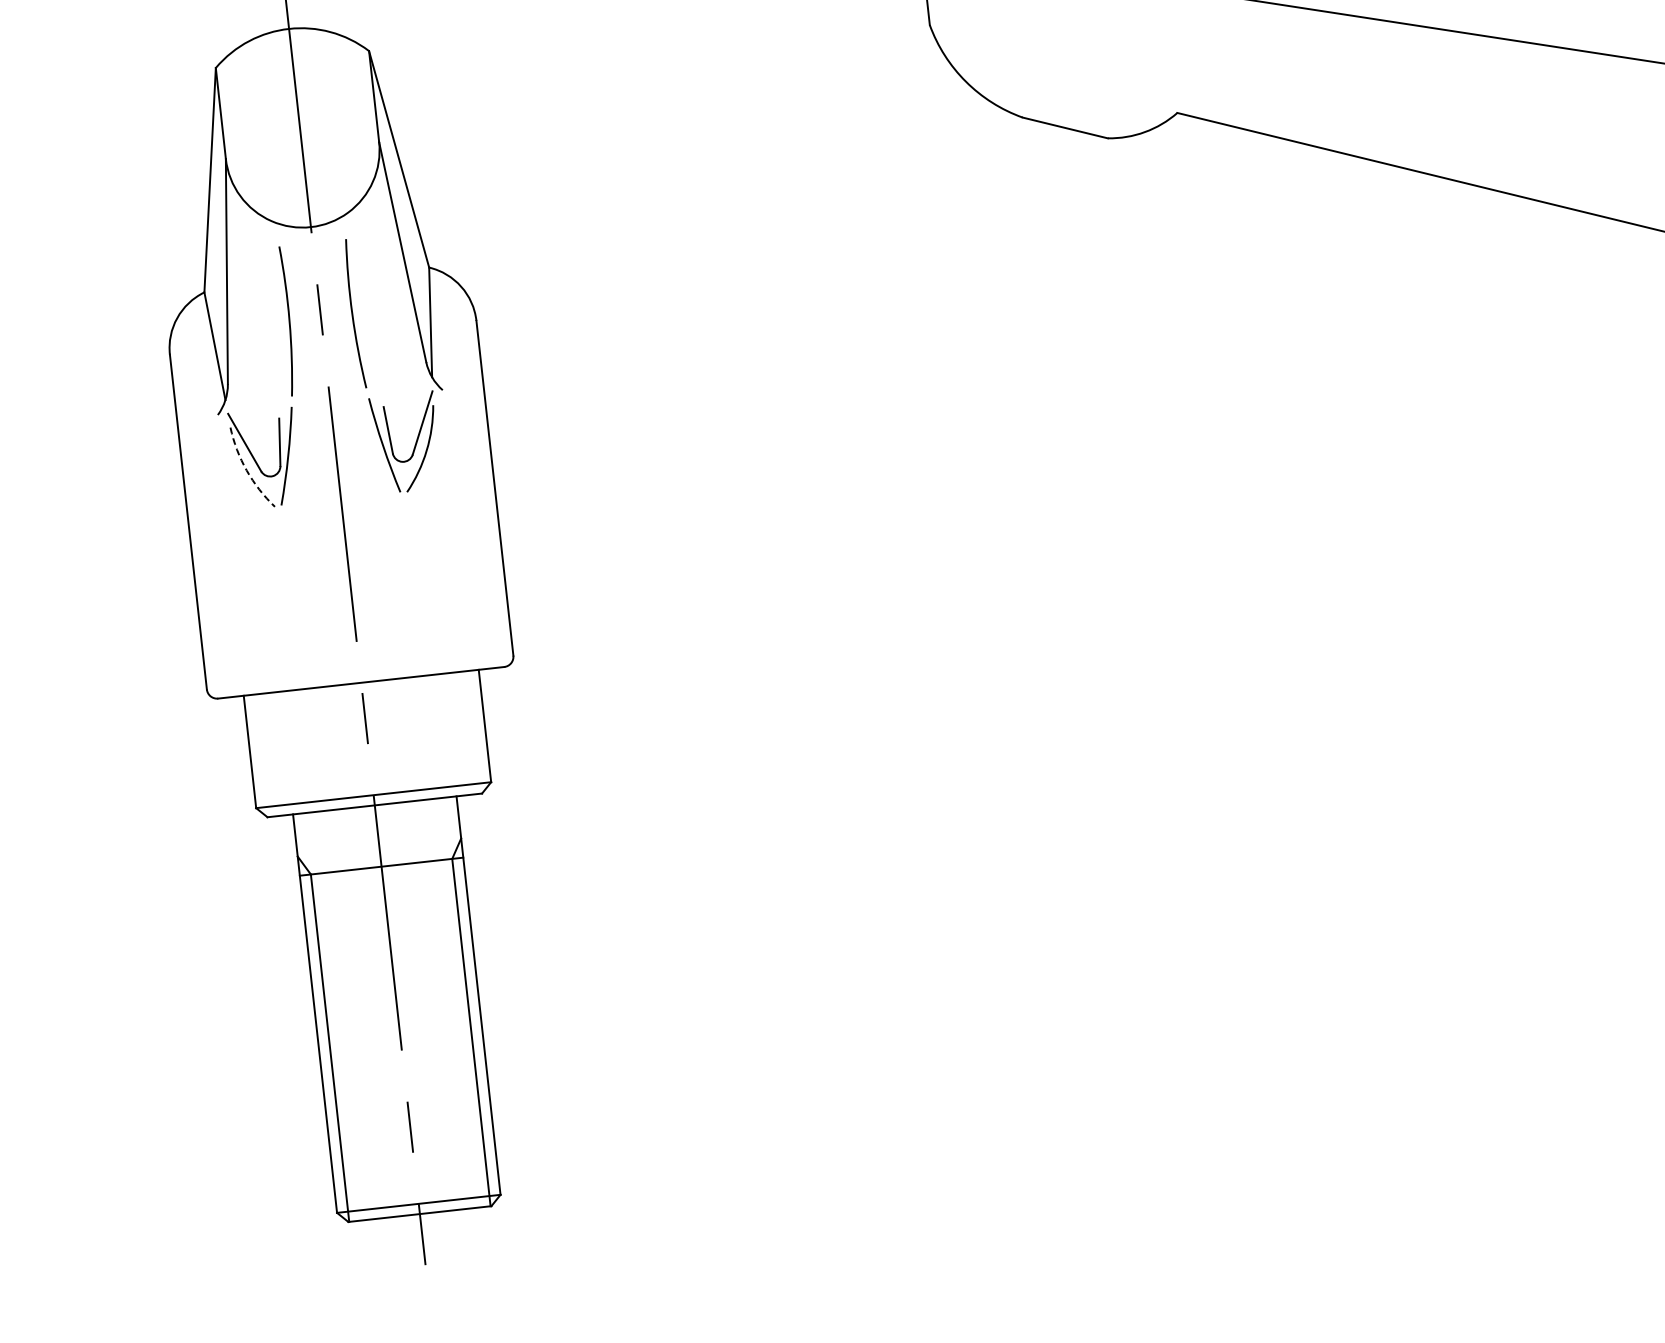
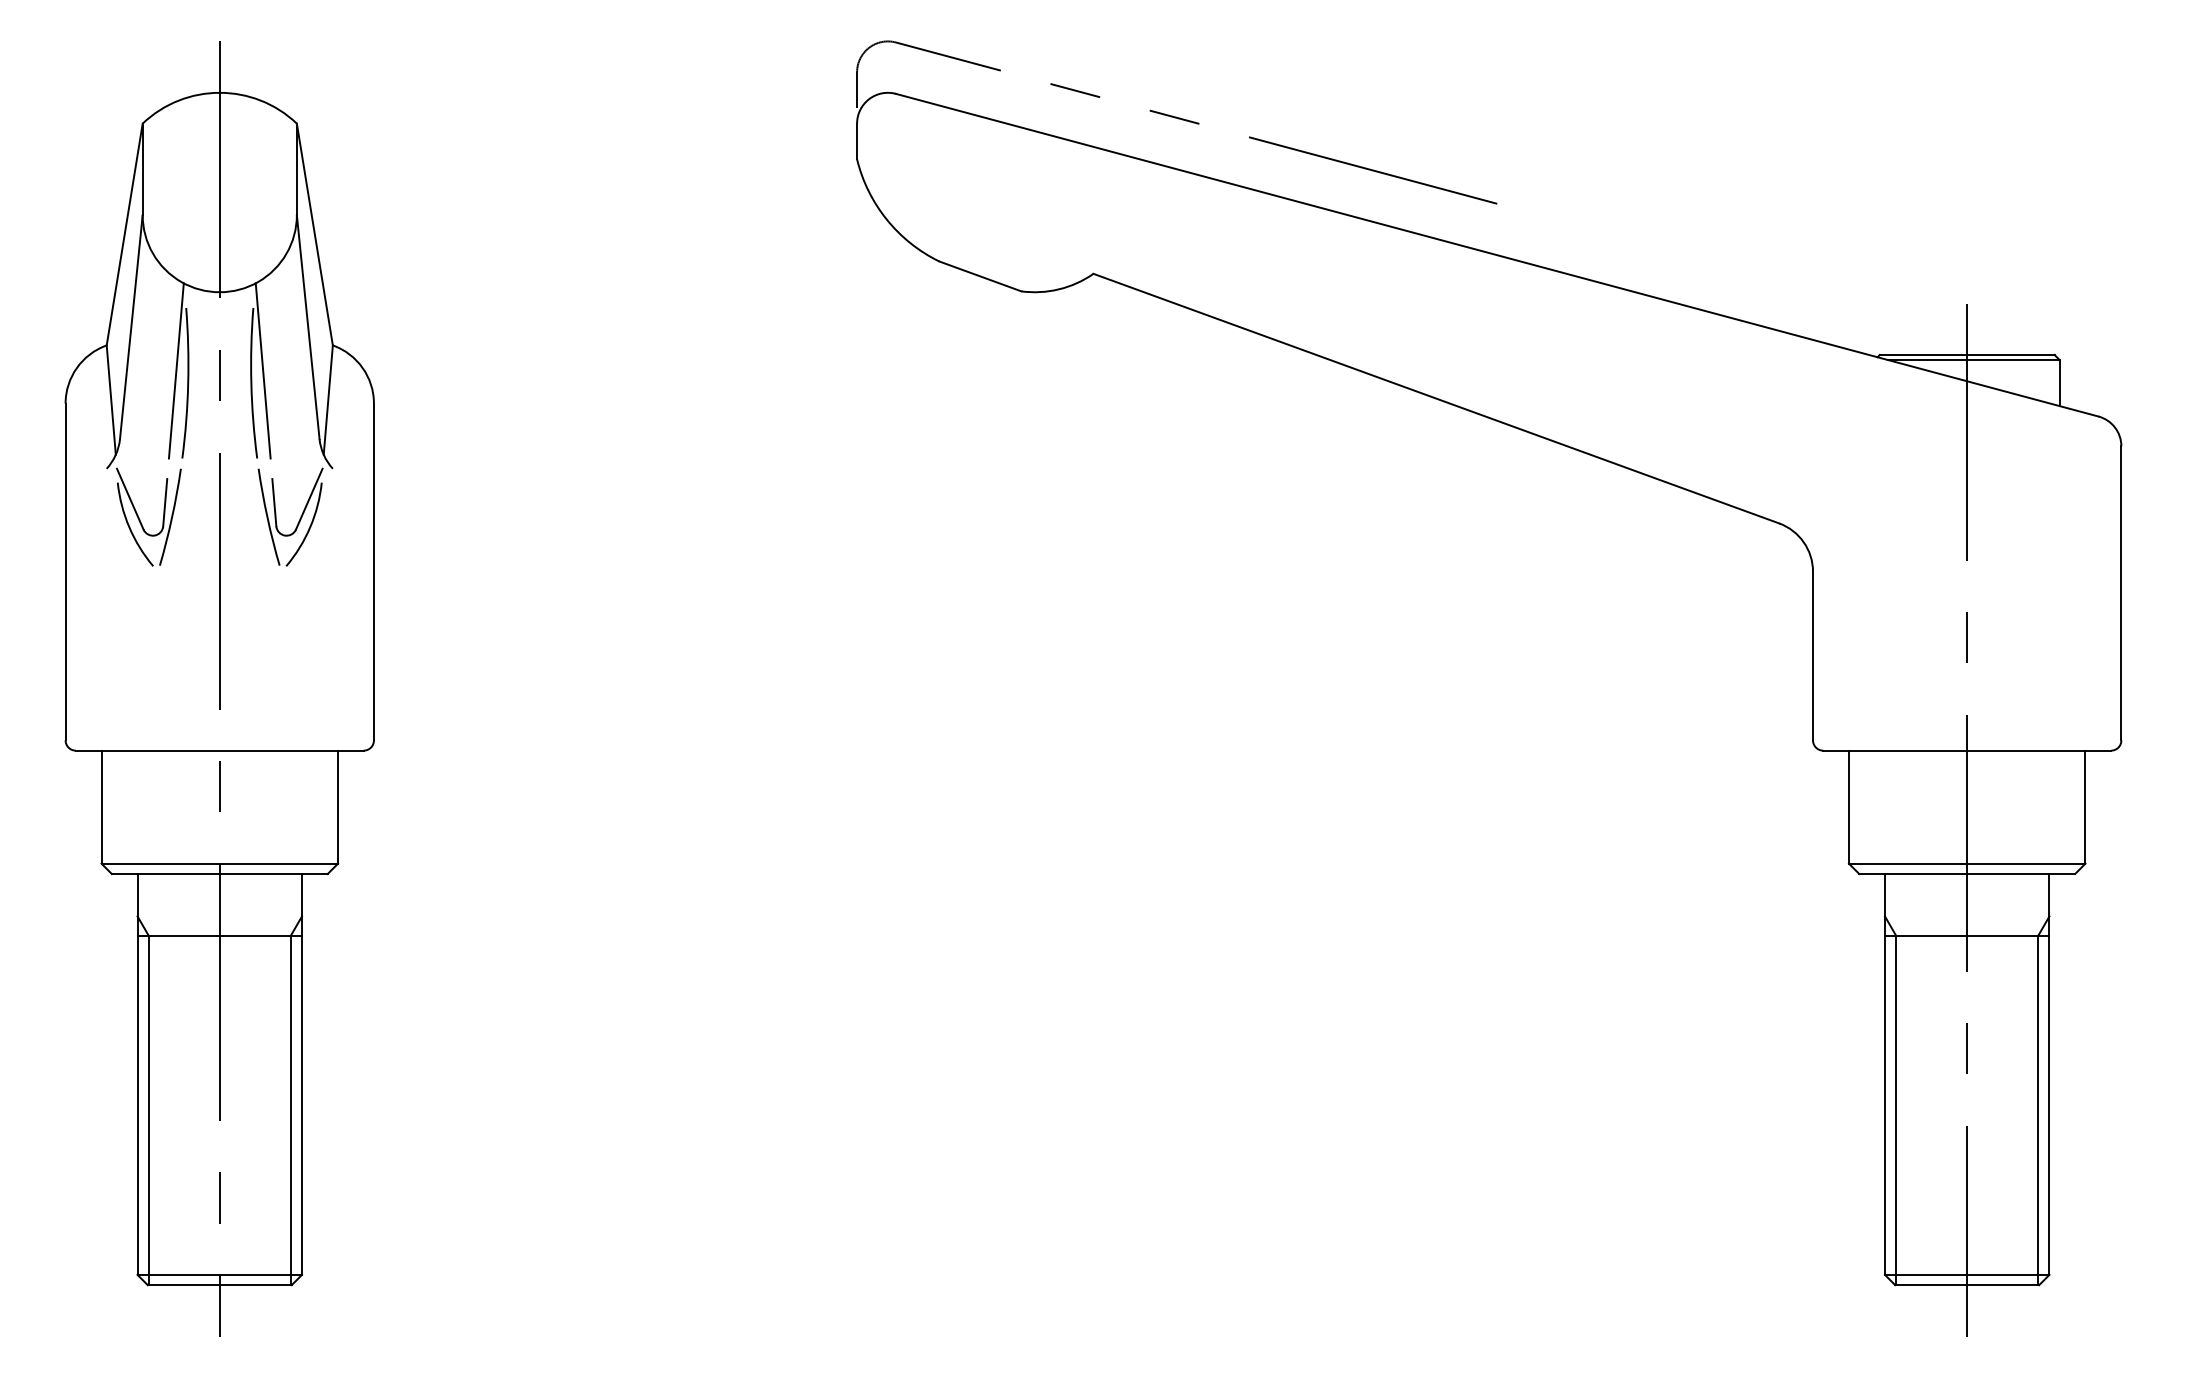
line: (362, 300) -> (262, 370), added
line: (275, 309) -> (175, 370), added
arc: (247, 470) -> (129, 527), dashed -> solid

